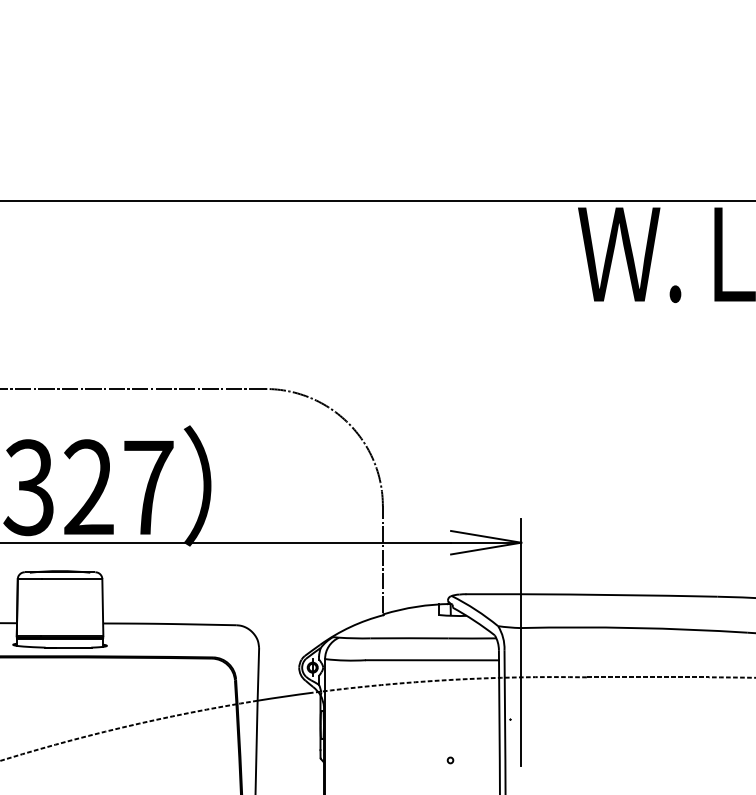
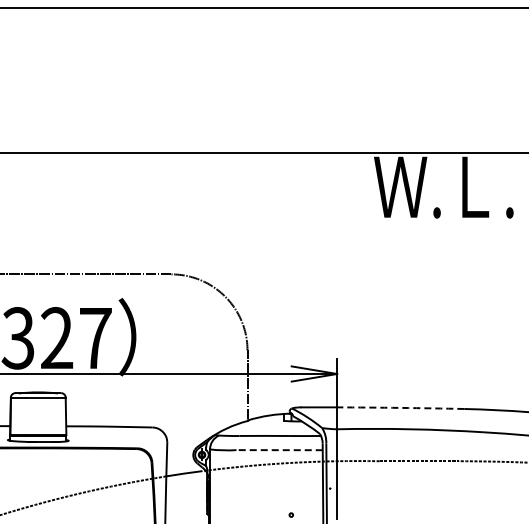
arc: (619, 594) -> (400, 407), solid -> dashed
line: (432, 660) -> (279, 450), solid -> dashed

